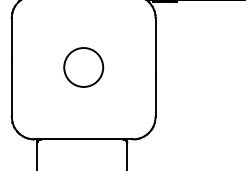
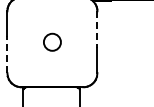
line: (155, 47) -> (97, 29), solid -> dashed
circle: (83, 67) -> (52, 42), size x0.7
line: (11, 87) -> (7, 54), solid -> dashed

